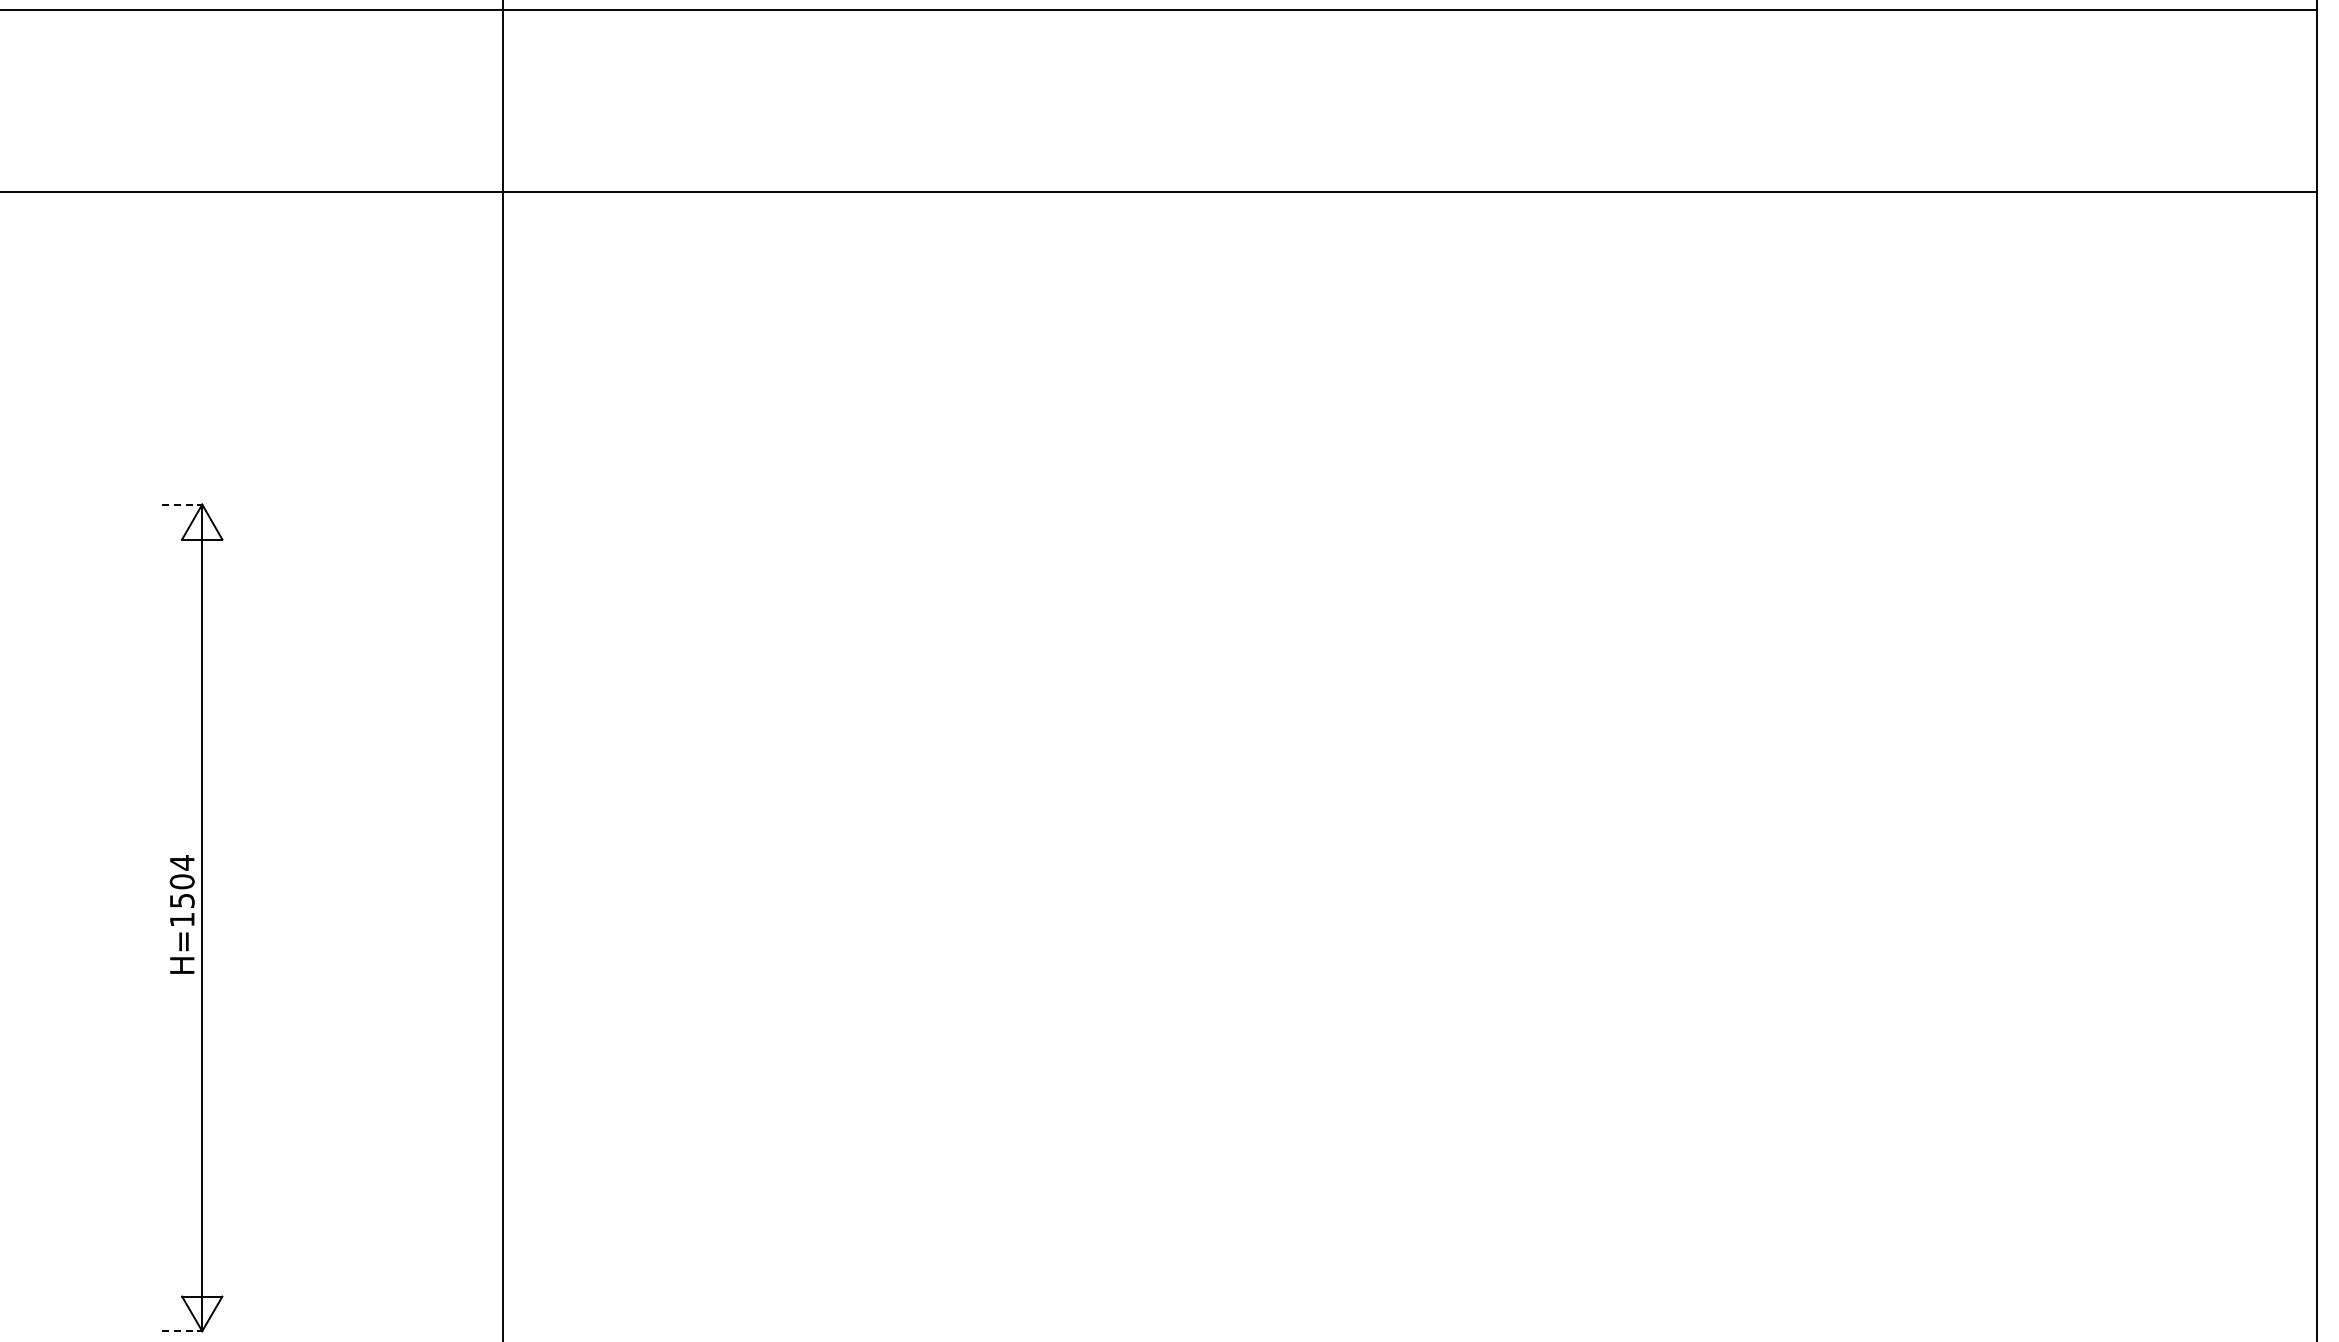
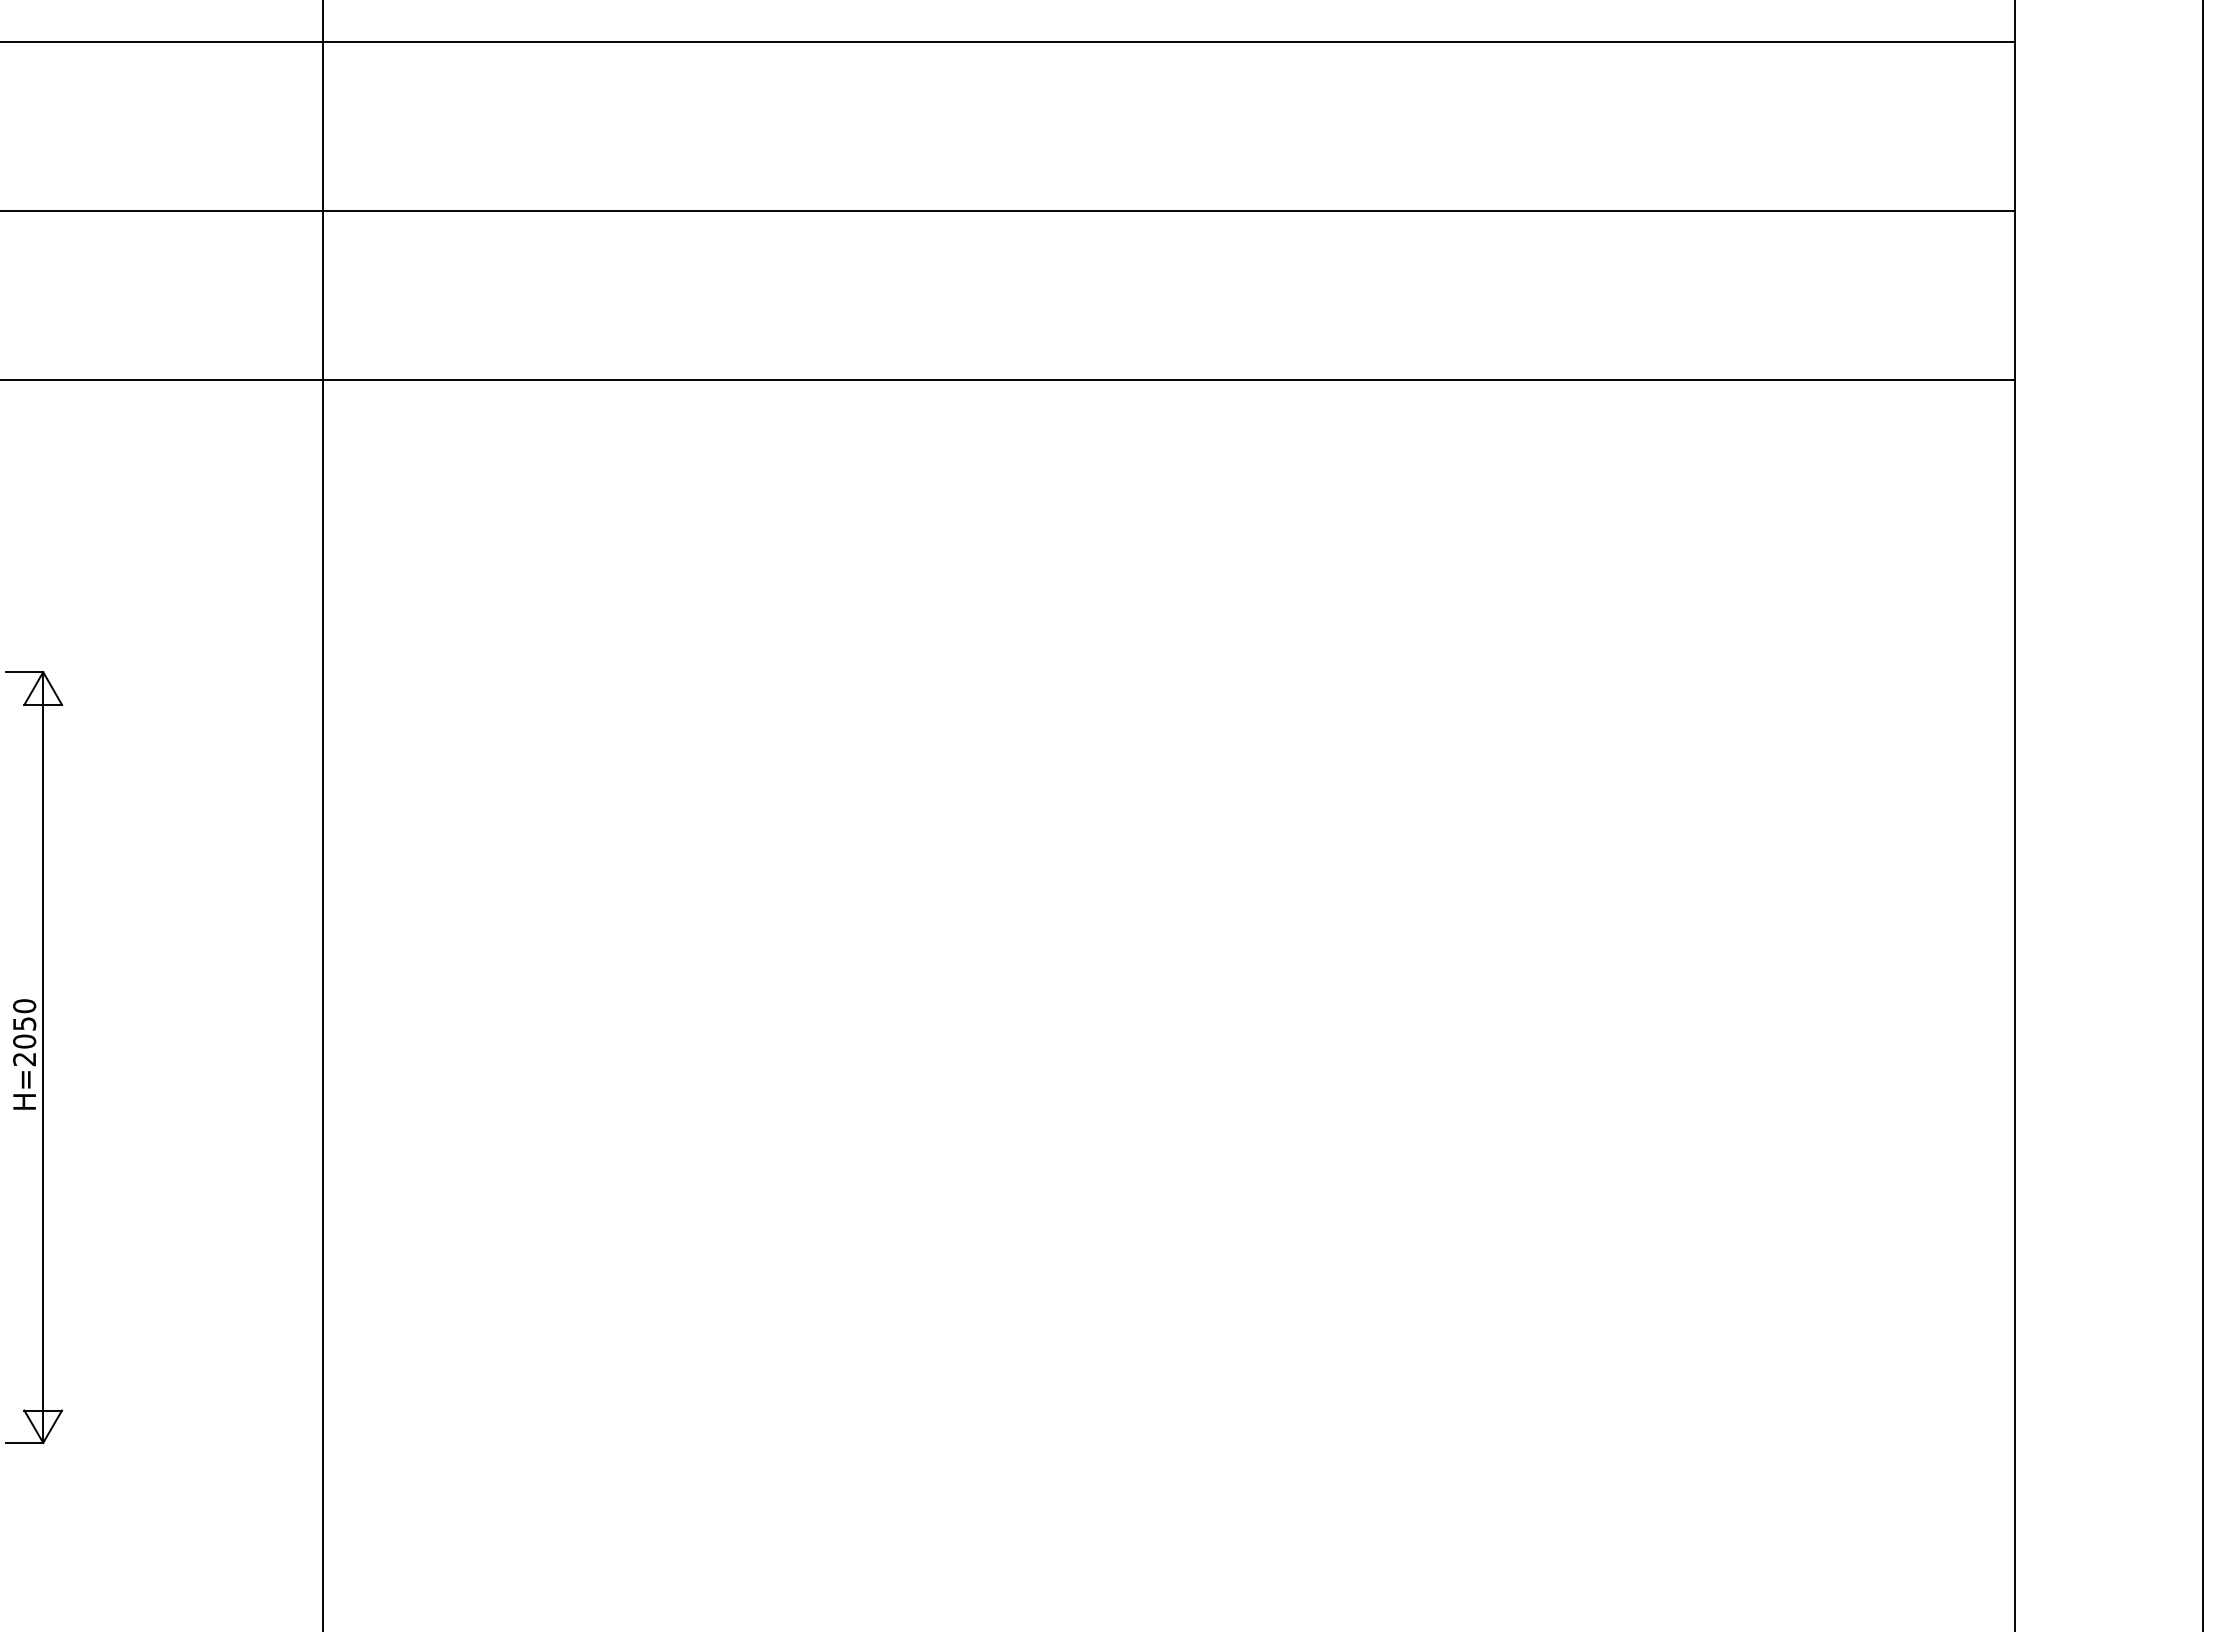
line: (182, 504) -> (24, 672), dashed -> solid
text: (182, 891) -> (24, 1032), H=1504 -> H=2050
line: (182, 1330) -> (24, 1442), dashed -> solid

